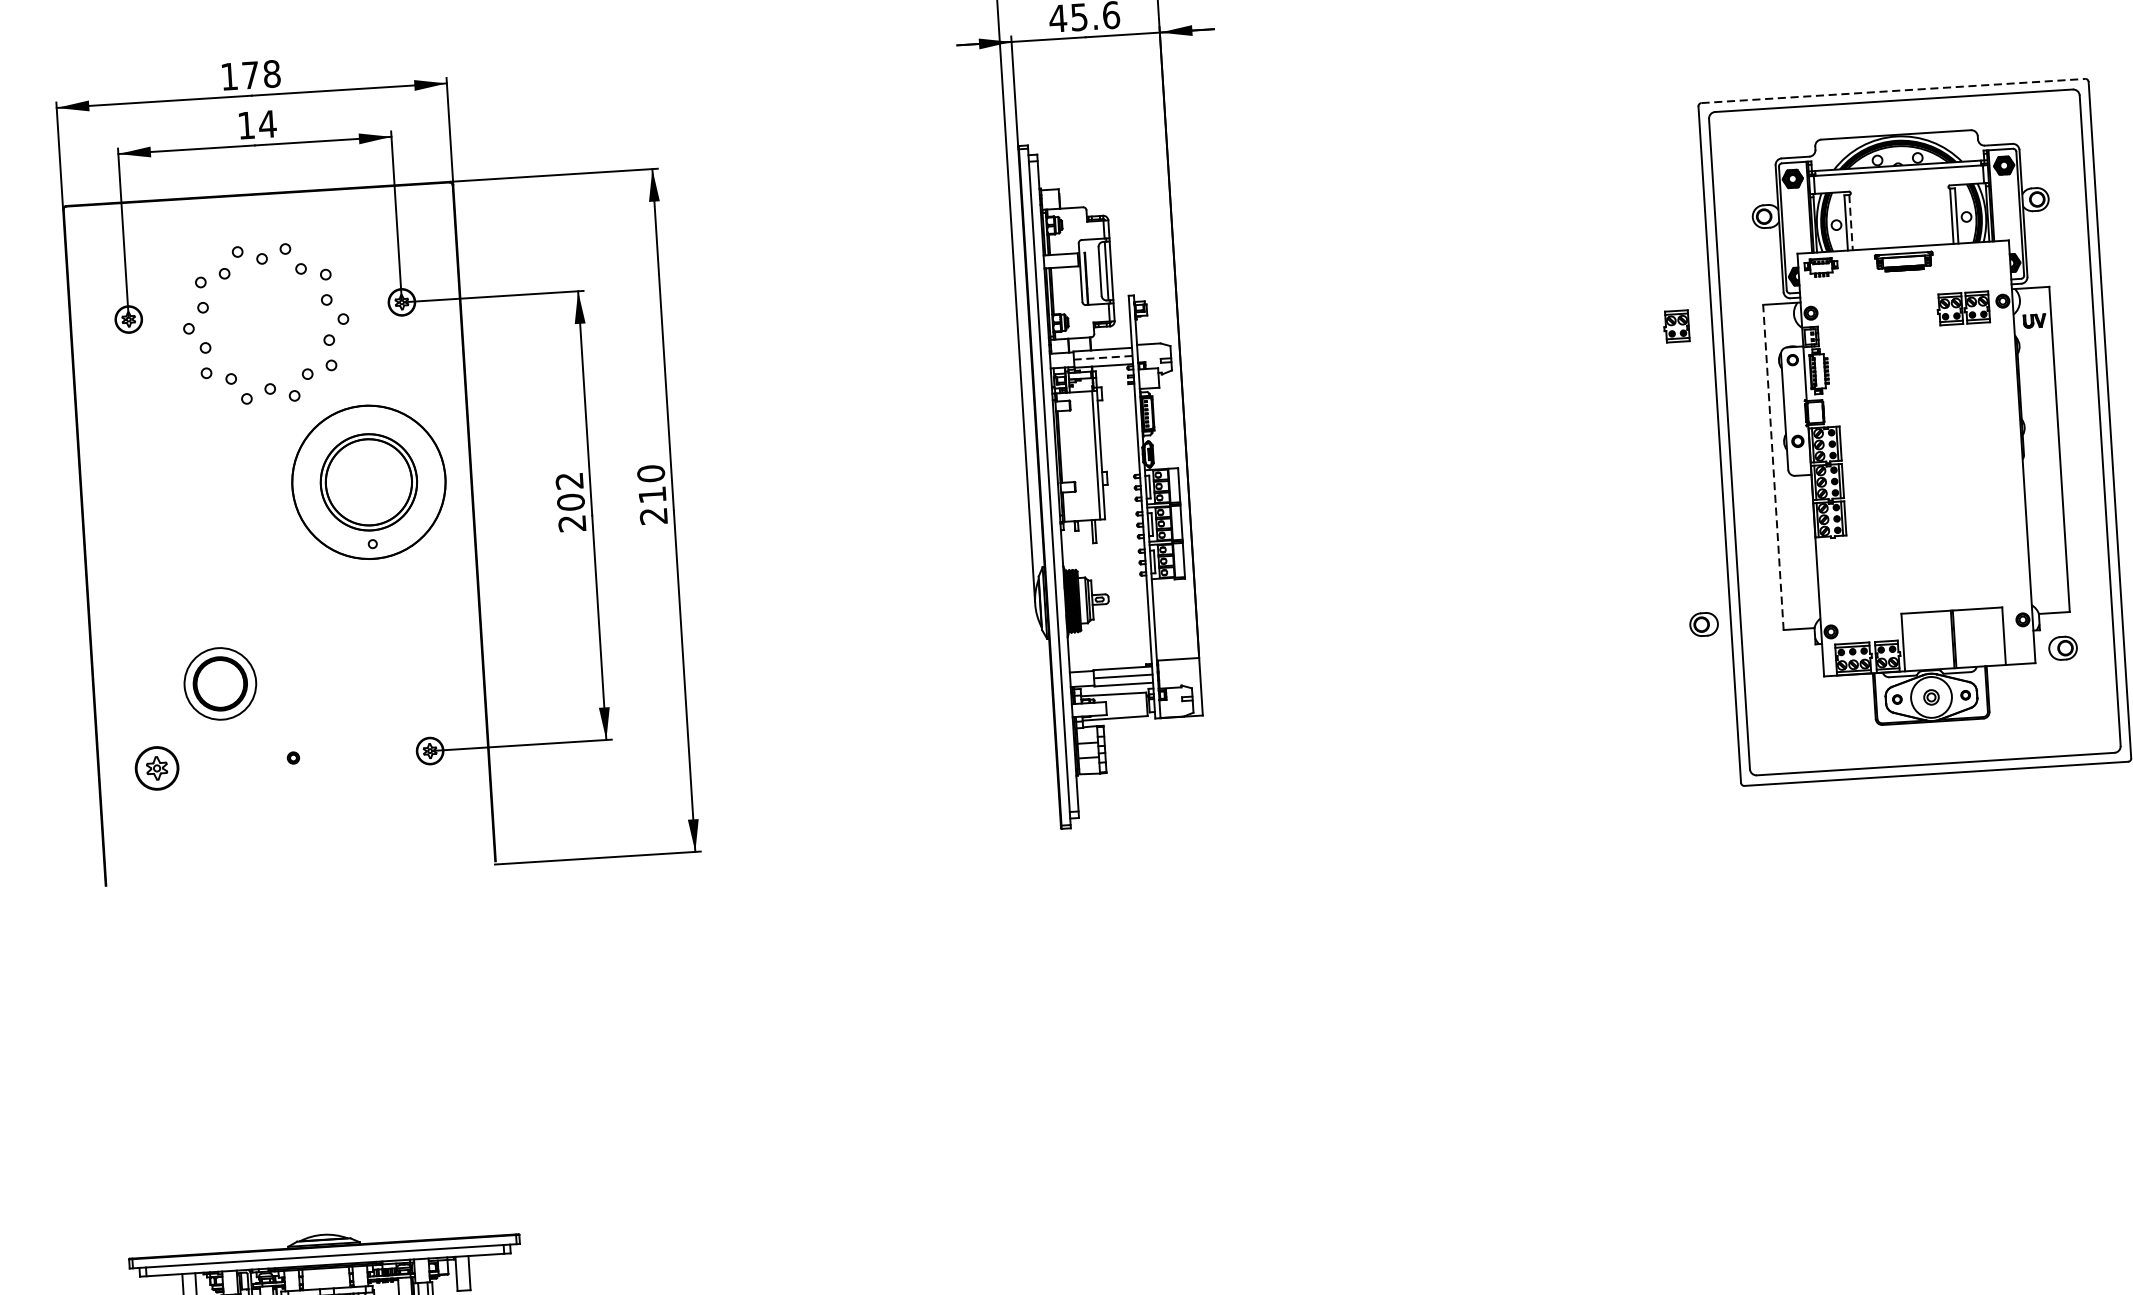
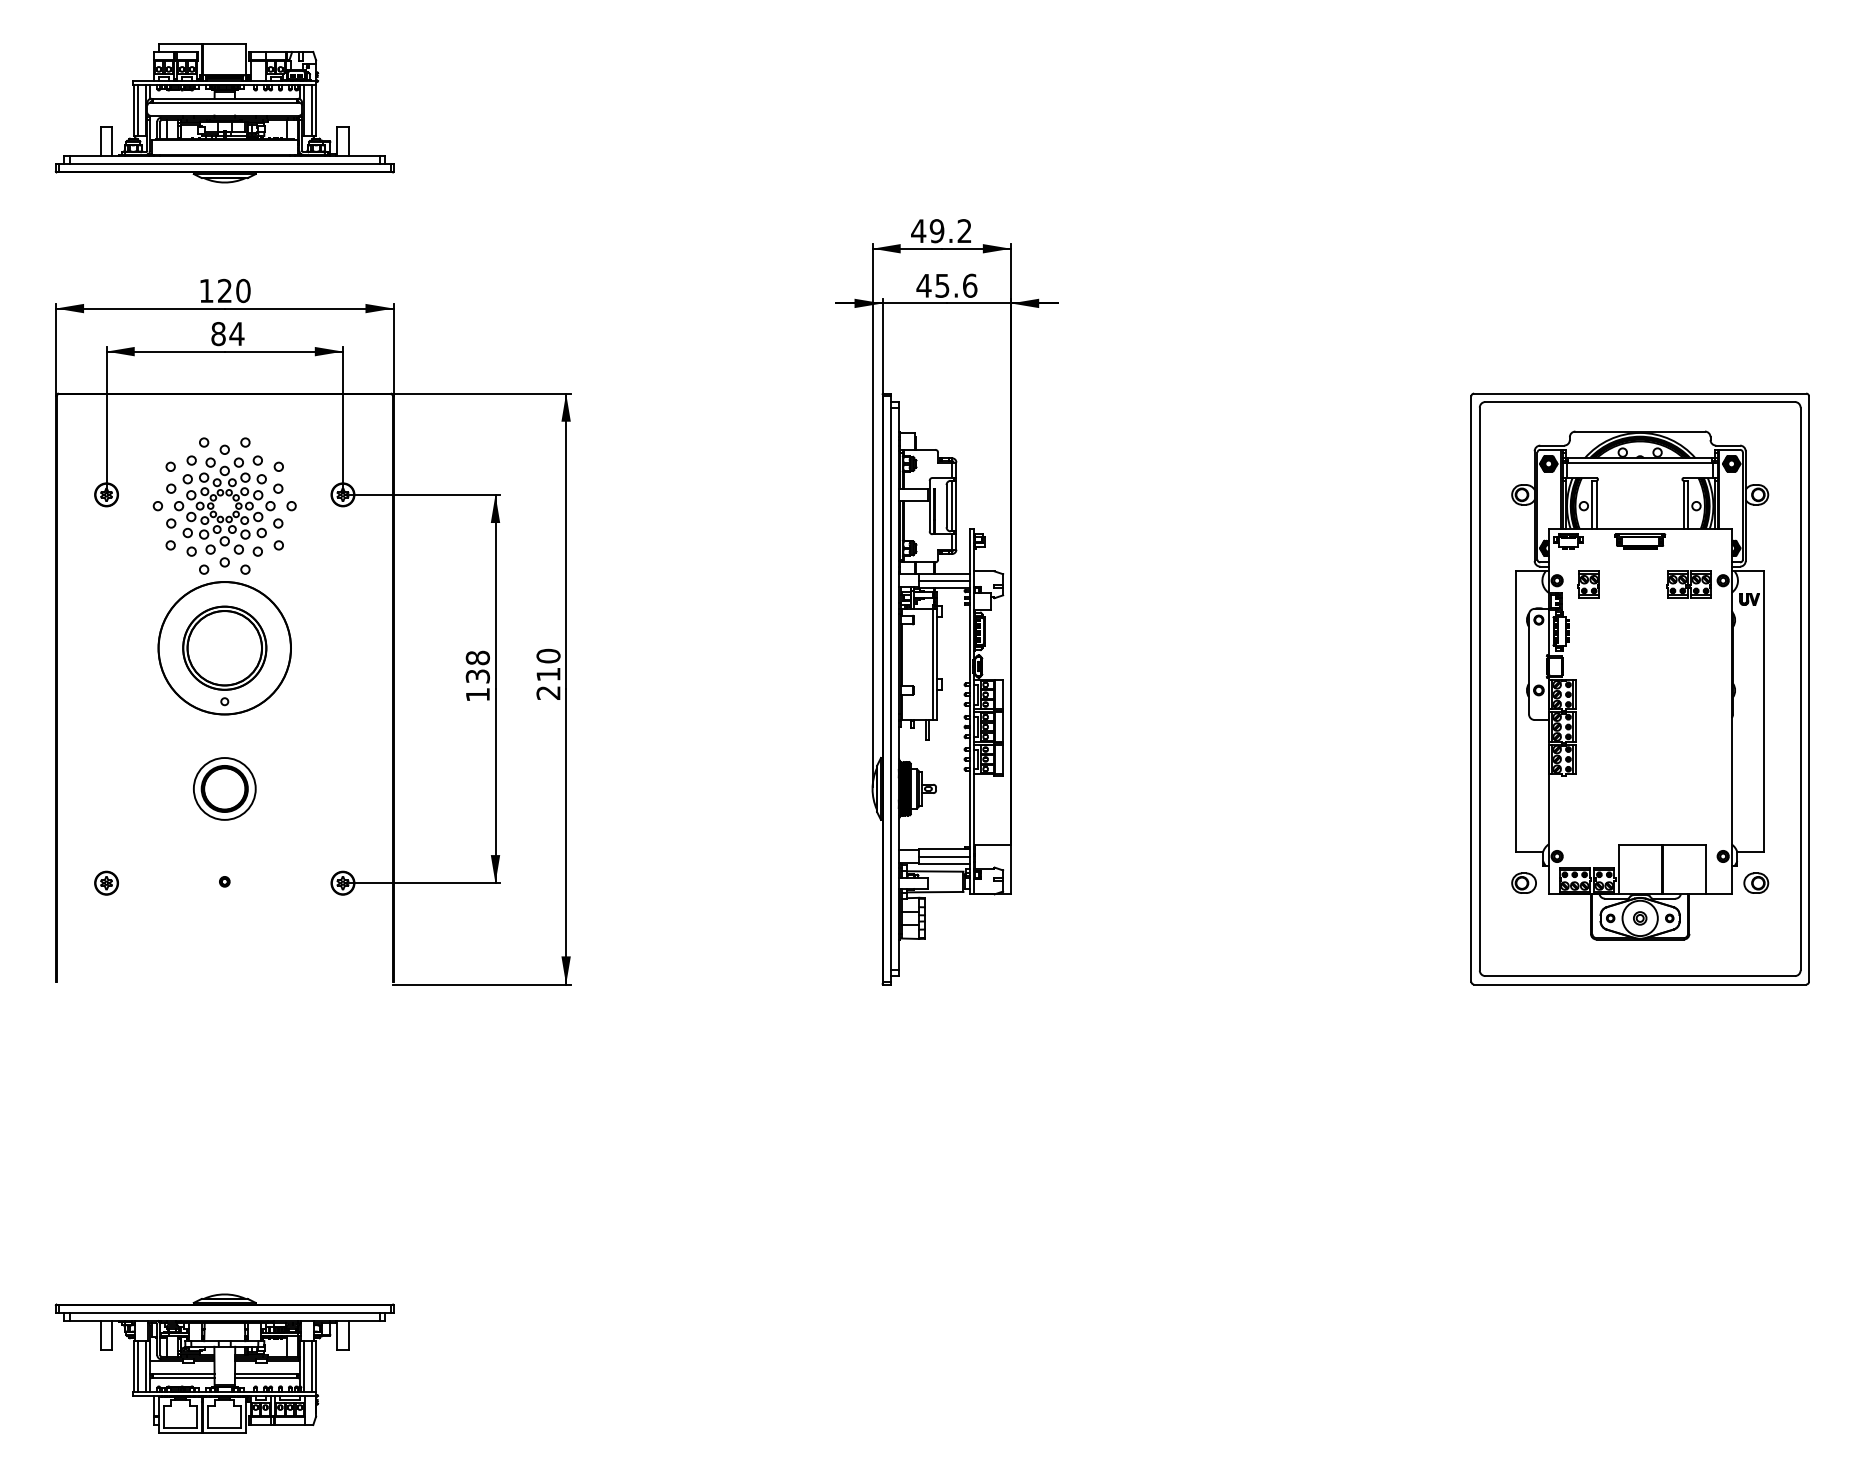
text: (261, 74) -> (234, 290), 178 -> 120
line: (1893, 90) -> (1640, 393), dashed -> solid
text: (246, 126) -> (218, 334), 14 -> 84
line: (1850, 222) -> (1596, 504), dashed -> solid
part: (265, 323) -> (224, 505), added
part: (1676, 326) -> (1588, 584), moved
line: (1103, 357) -> (944, 580), dashed -> solid
line: (1773, 467) -> (1516, 711), dashed -> solid
part: (368, 482) -> (224, 648), moved
text: (570, 501) -> (477, 675), 202 -> 138
part: (1703, 623) -> (1523, 882), moved
part: (220, 683) -> (224, 788), moved
part: (156, 767) -> (106, 882), size x0.62

